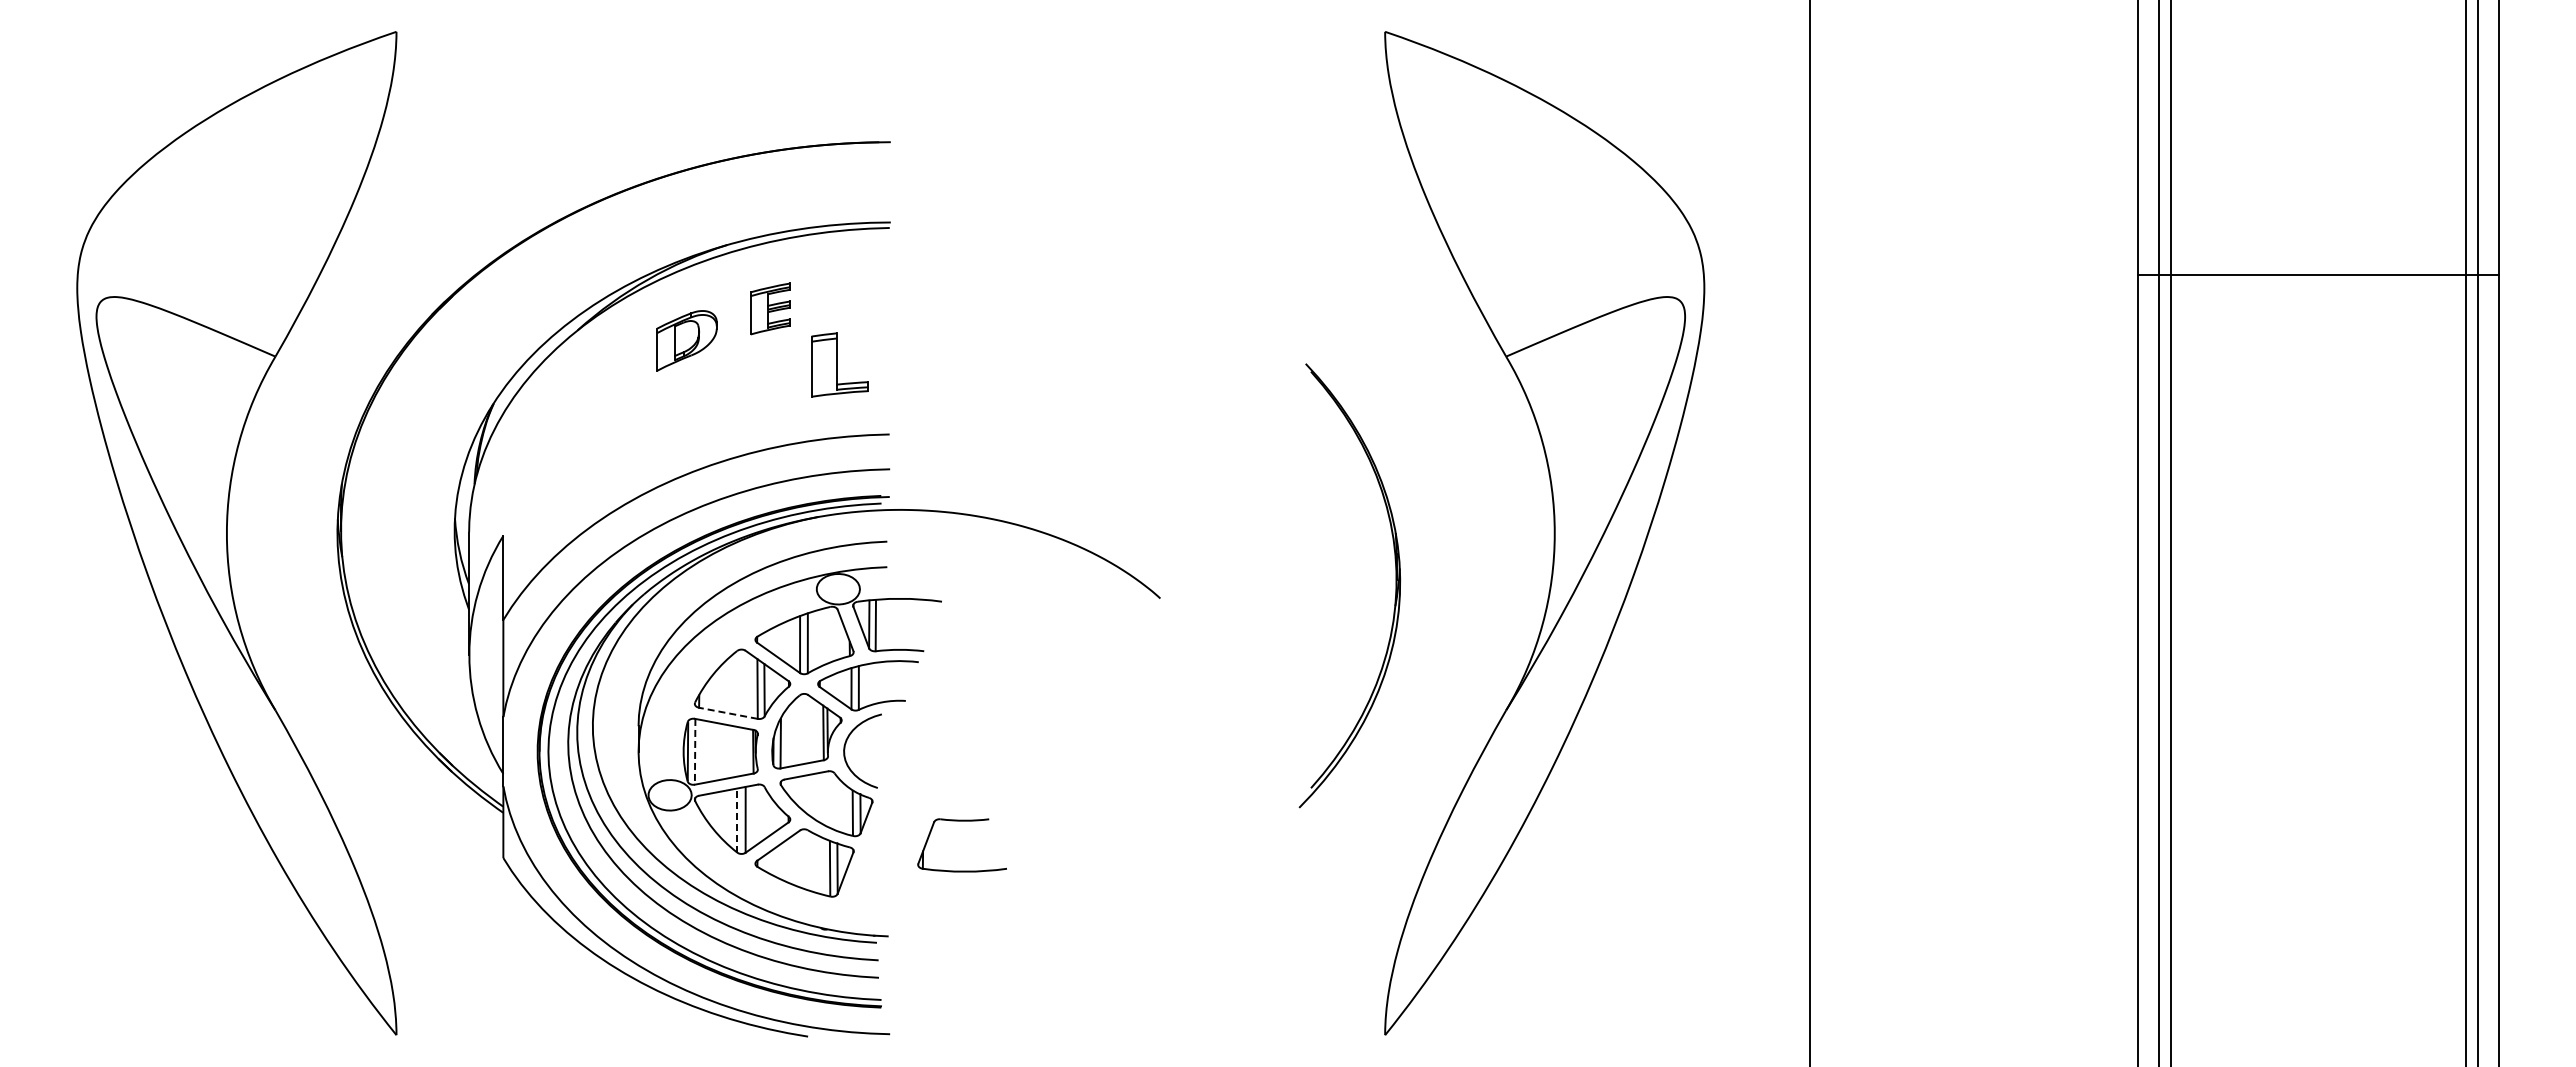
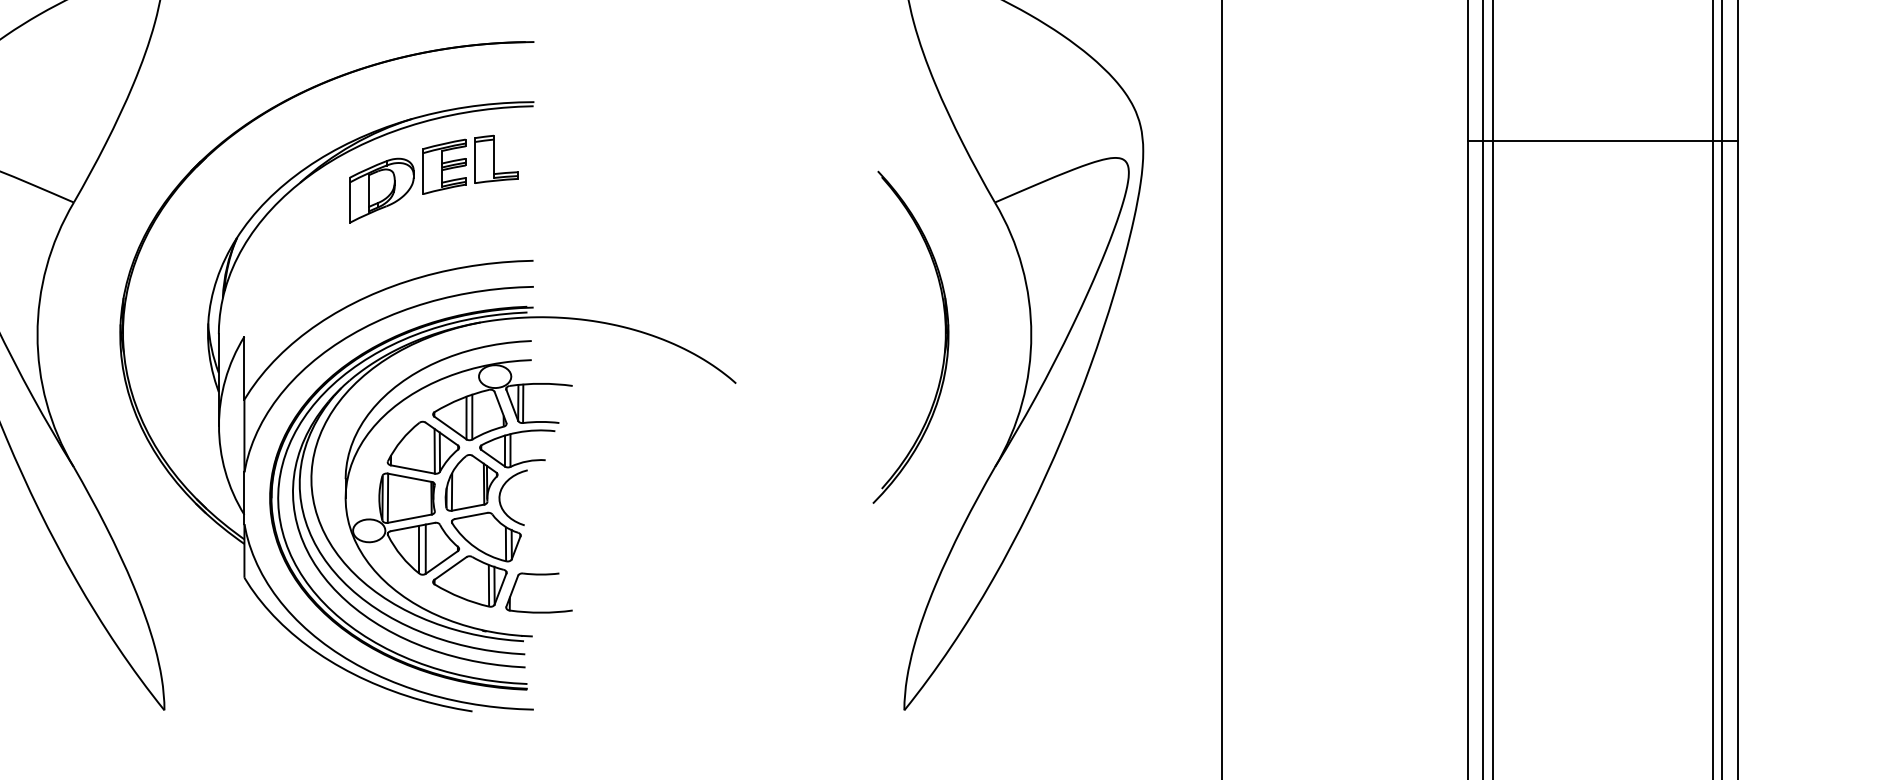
part: (770, 308) -> (444, 166), size x1.43
part: (686, 340) -> (381, 190), size x1.43
part: (839, 364) -> (496, 159), moved
part: (1395, 585) -> (945, 337), moved
line: (728, 713) -> (412, 469), dashed -> solid
line: (695, 751) -> (388, 498), dashed -> solid
line: (737, 820) -> (419, 549), dashed -> solid
part: (961, 821) -> (538, 575), moved

